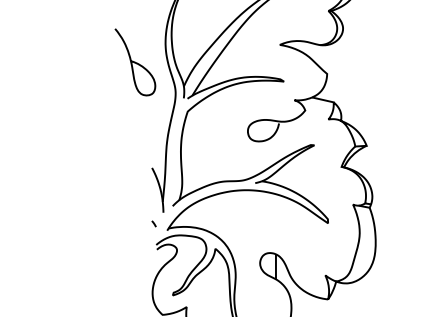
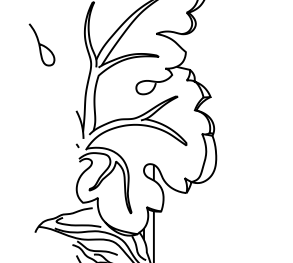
curve: (134, 61) -> (41, 44), moved

